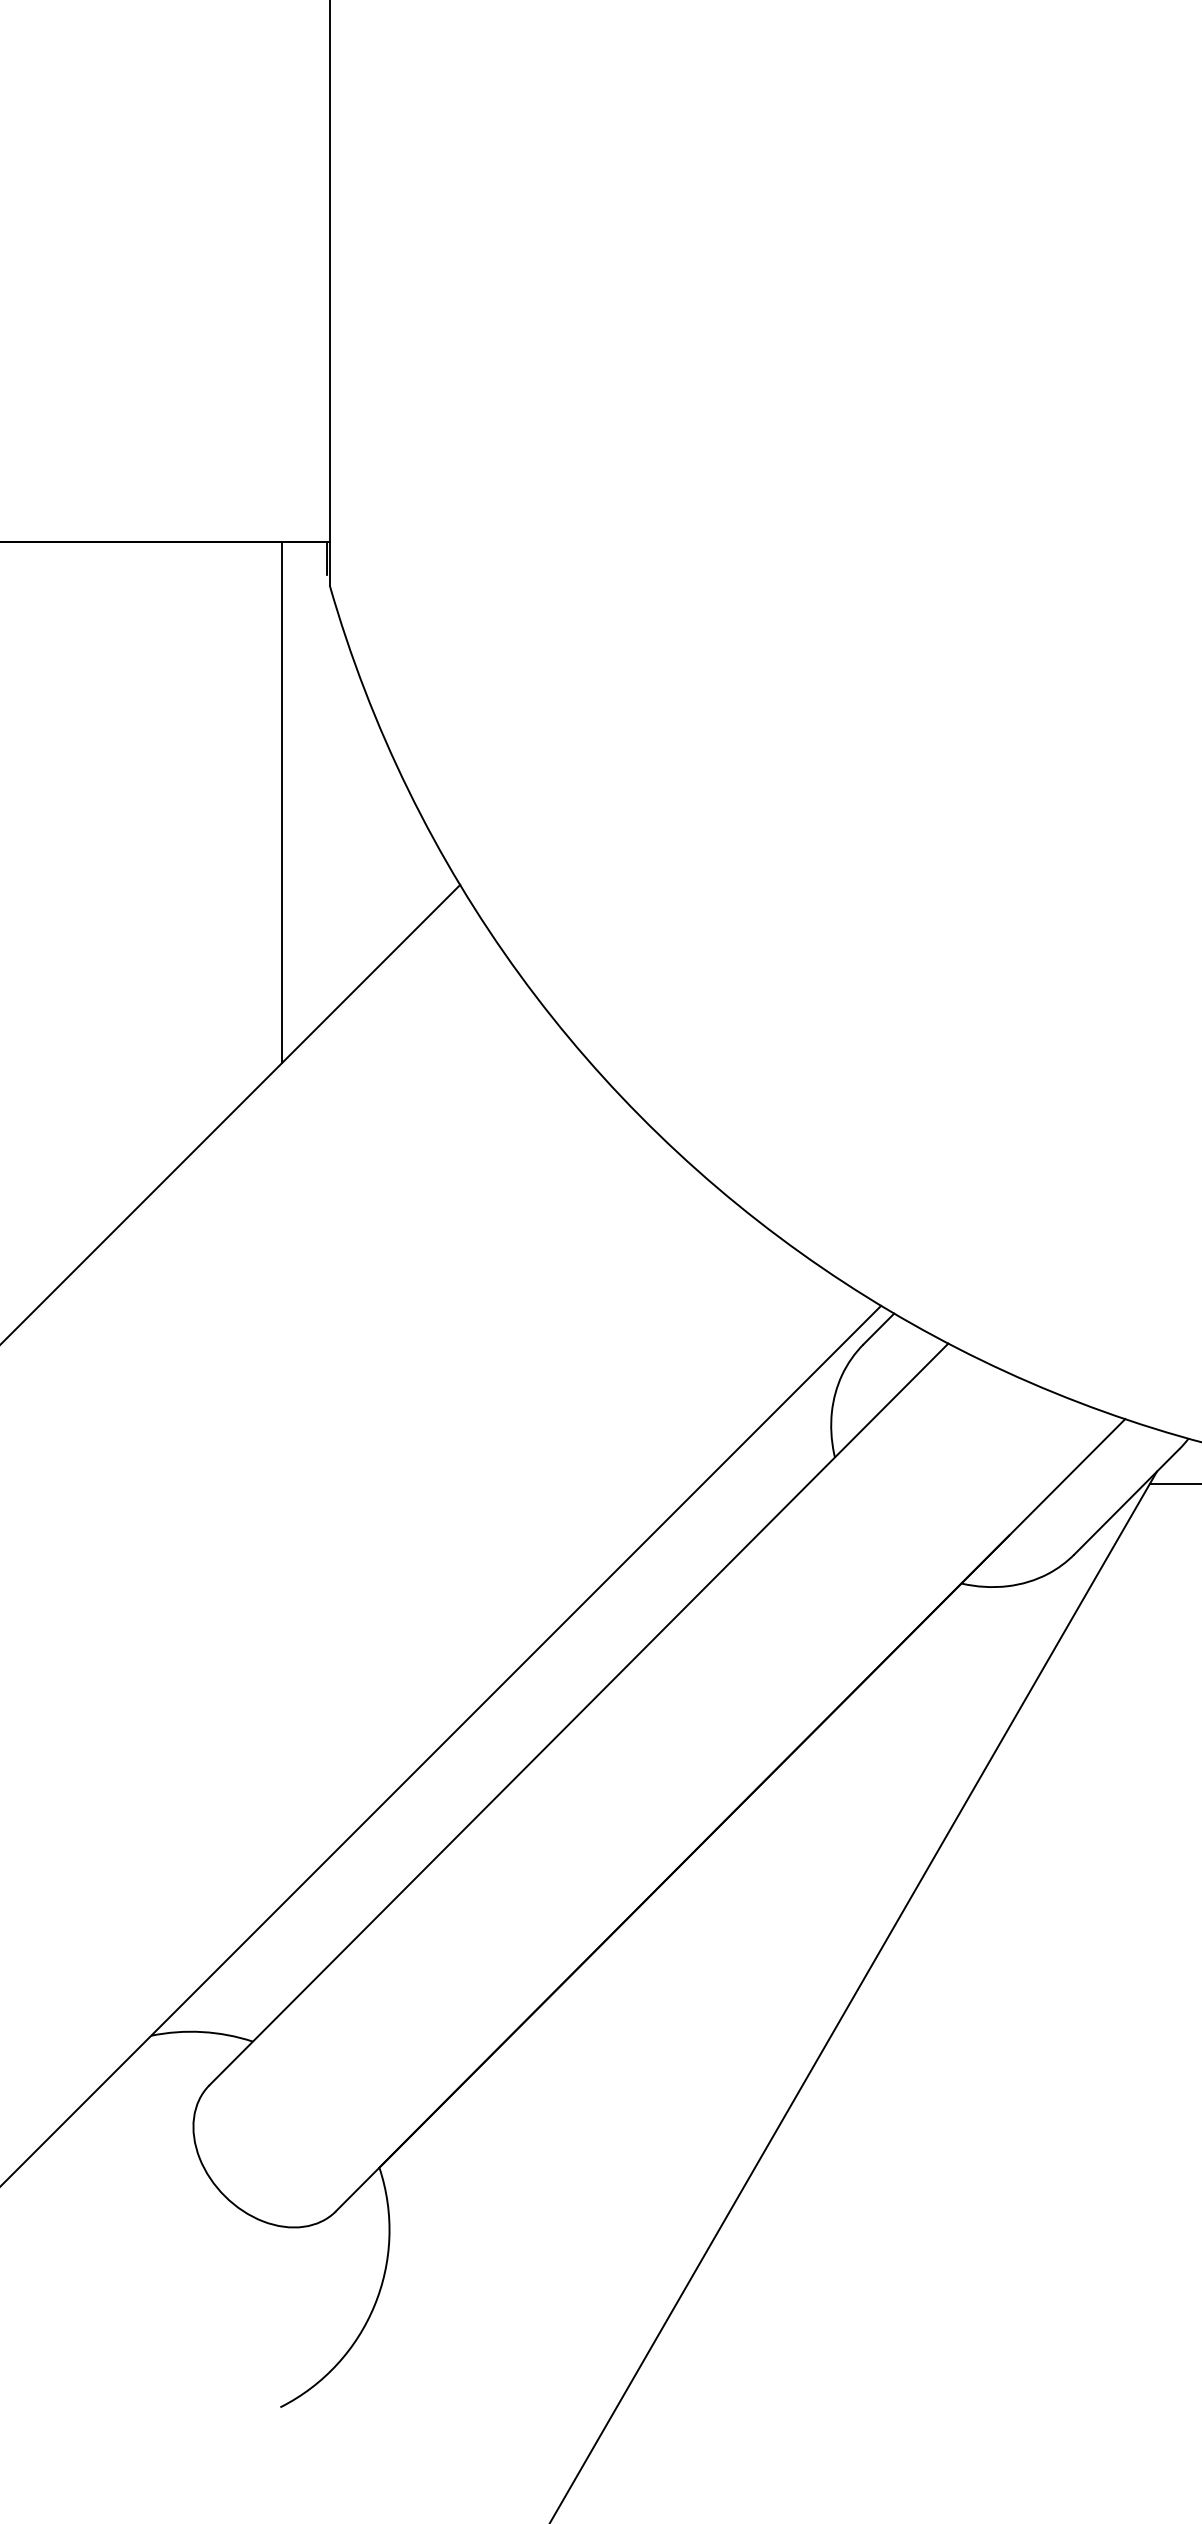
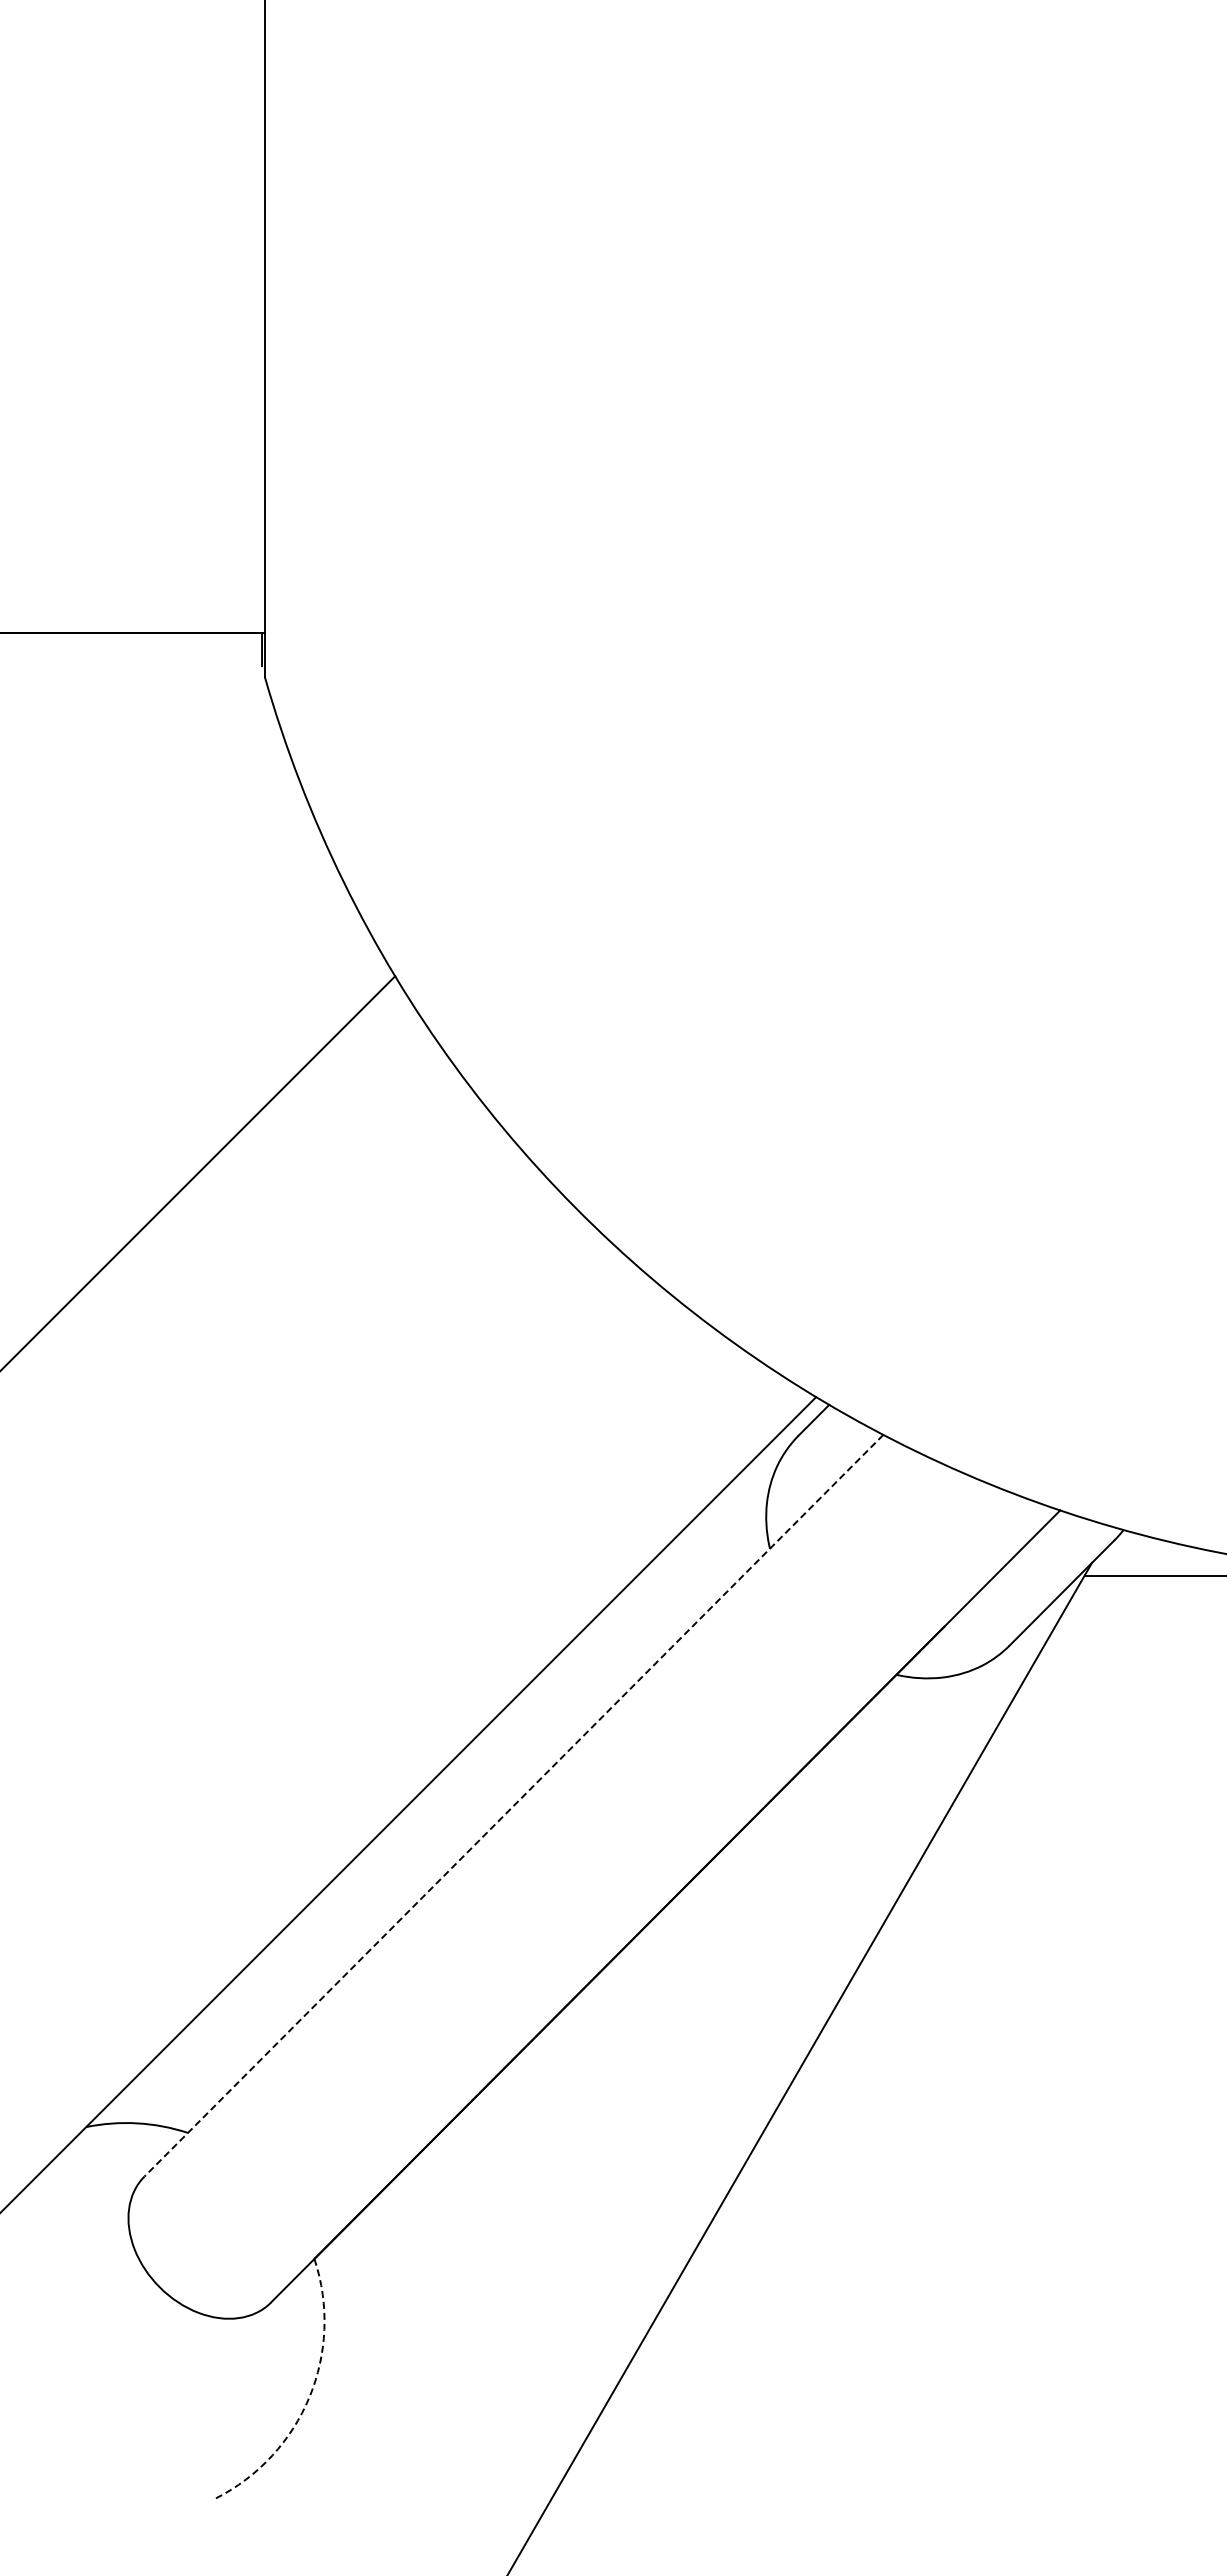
line: (281, 802) -> (216, 893), removed
line: (578, 1714) -> (513, 1805), solid -> dashed
arc: (374, 2306) -> (309, 2397), solid -> dashed

